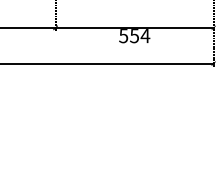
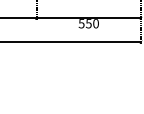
text: (144, 35) -> (95, 23), 554 -> 550

